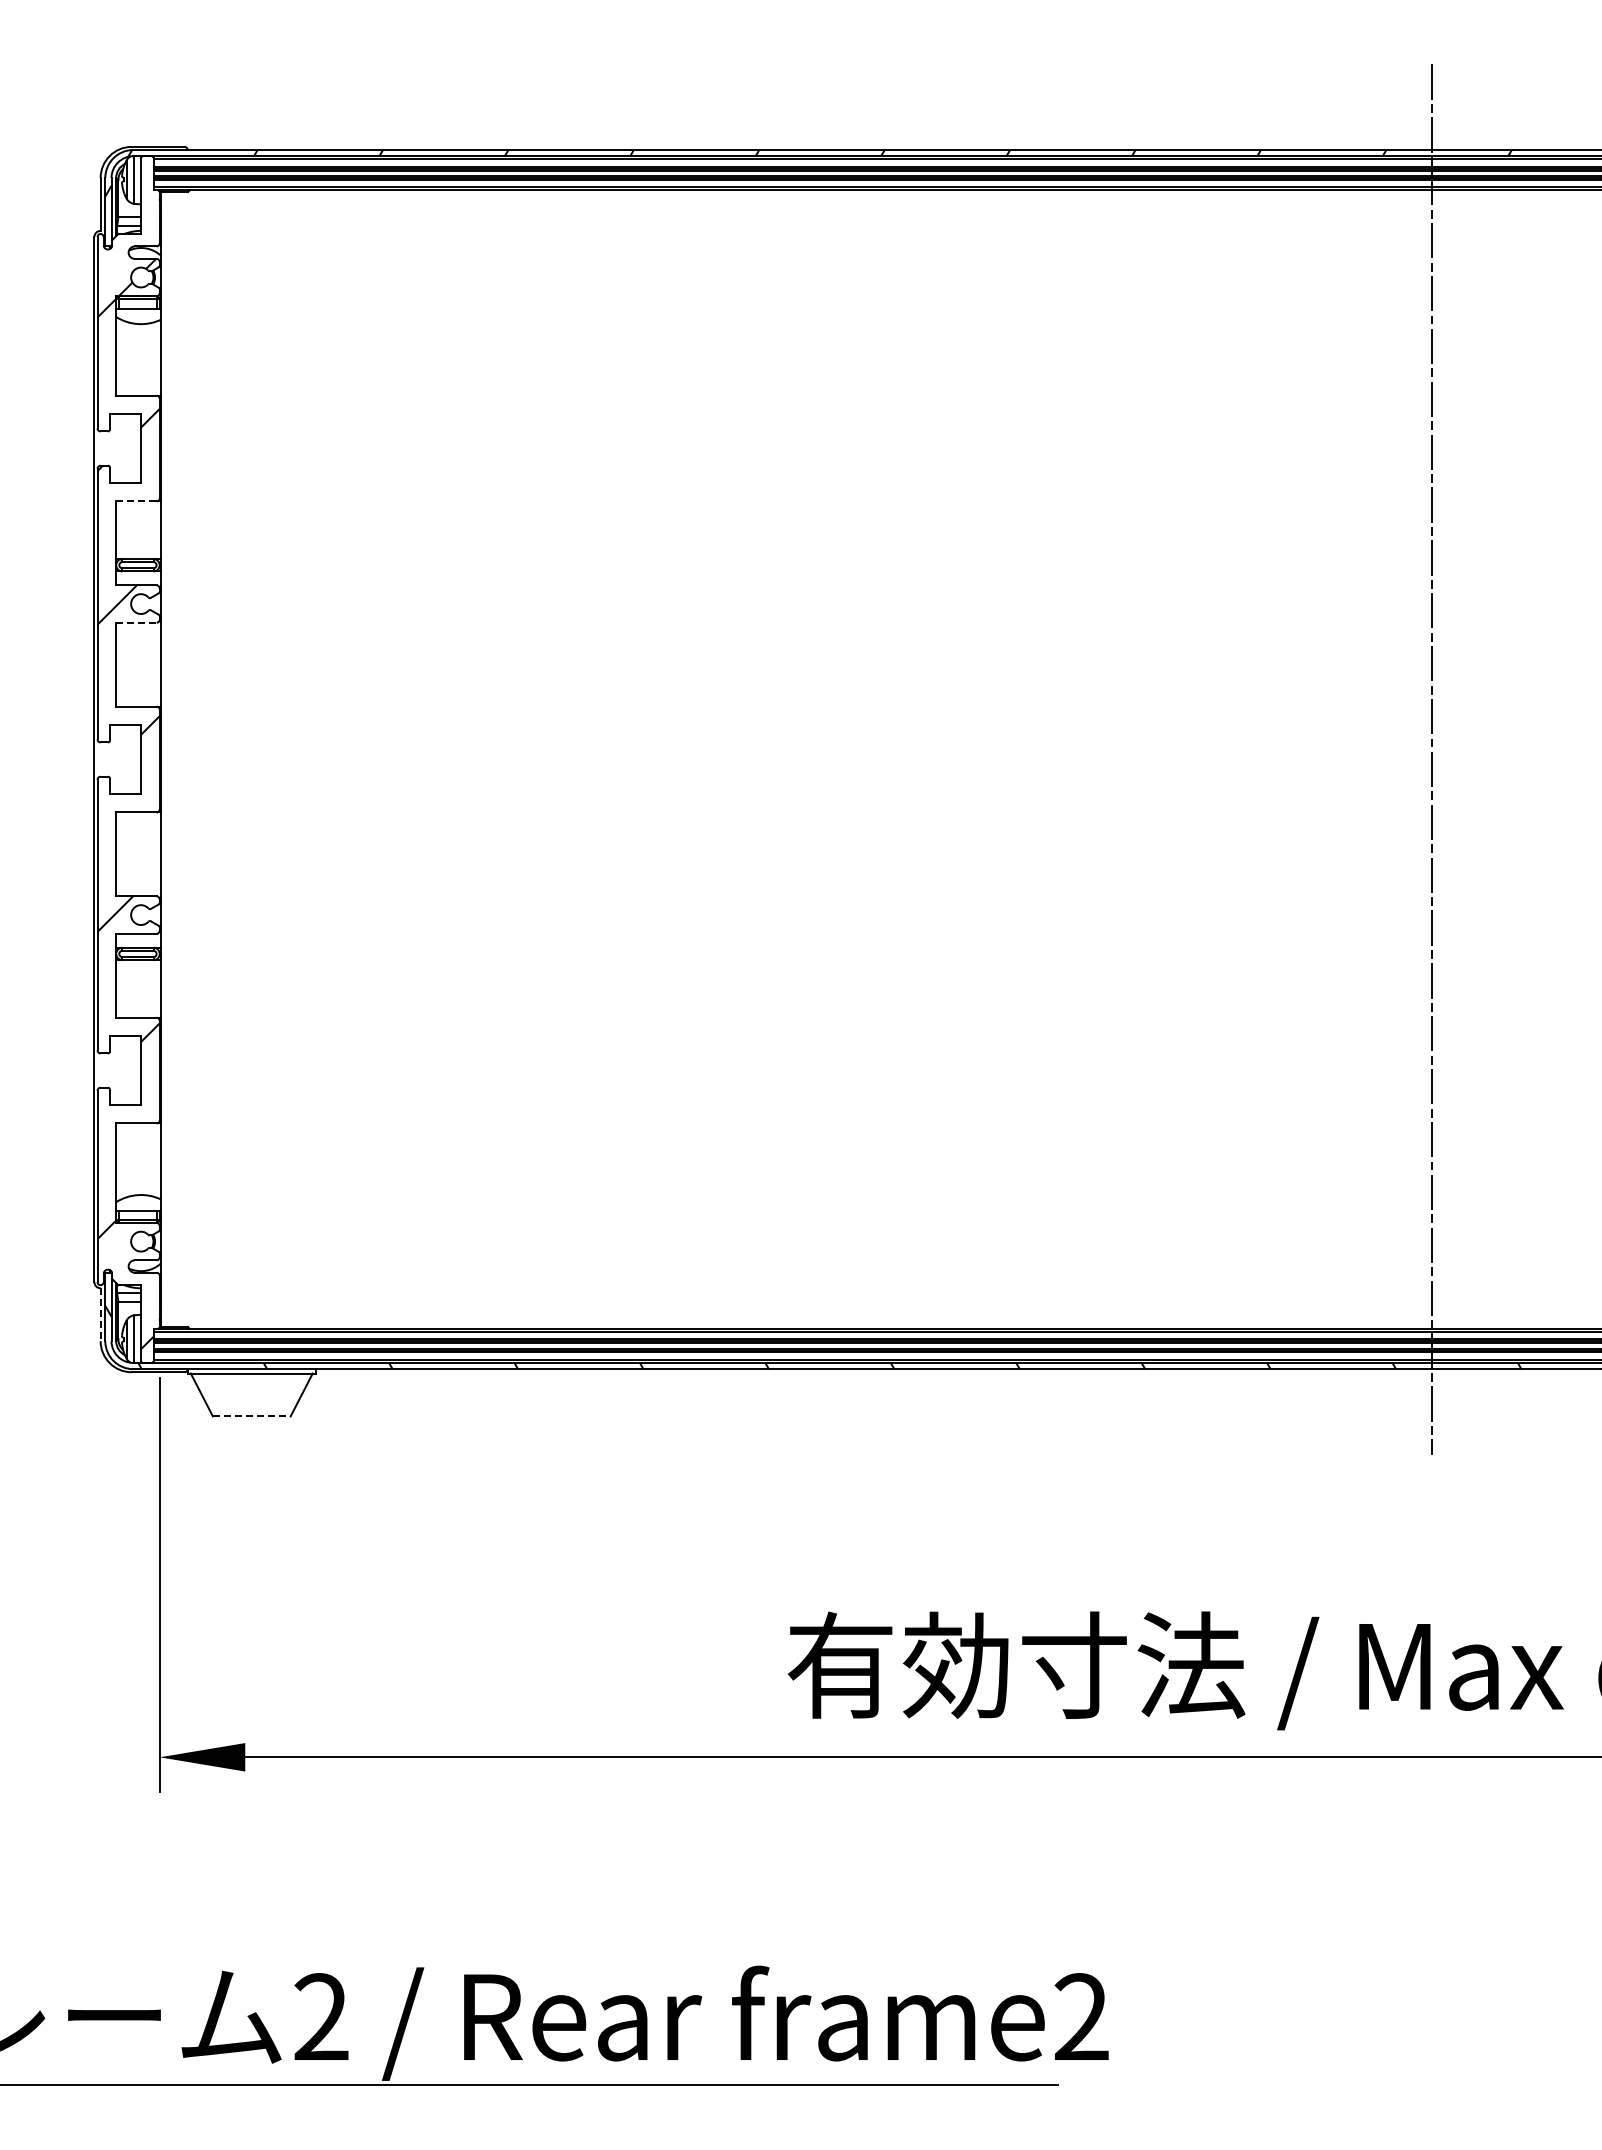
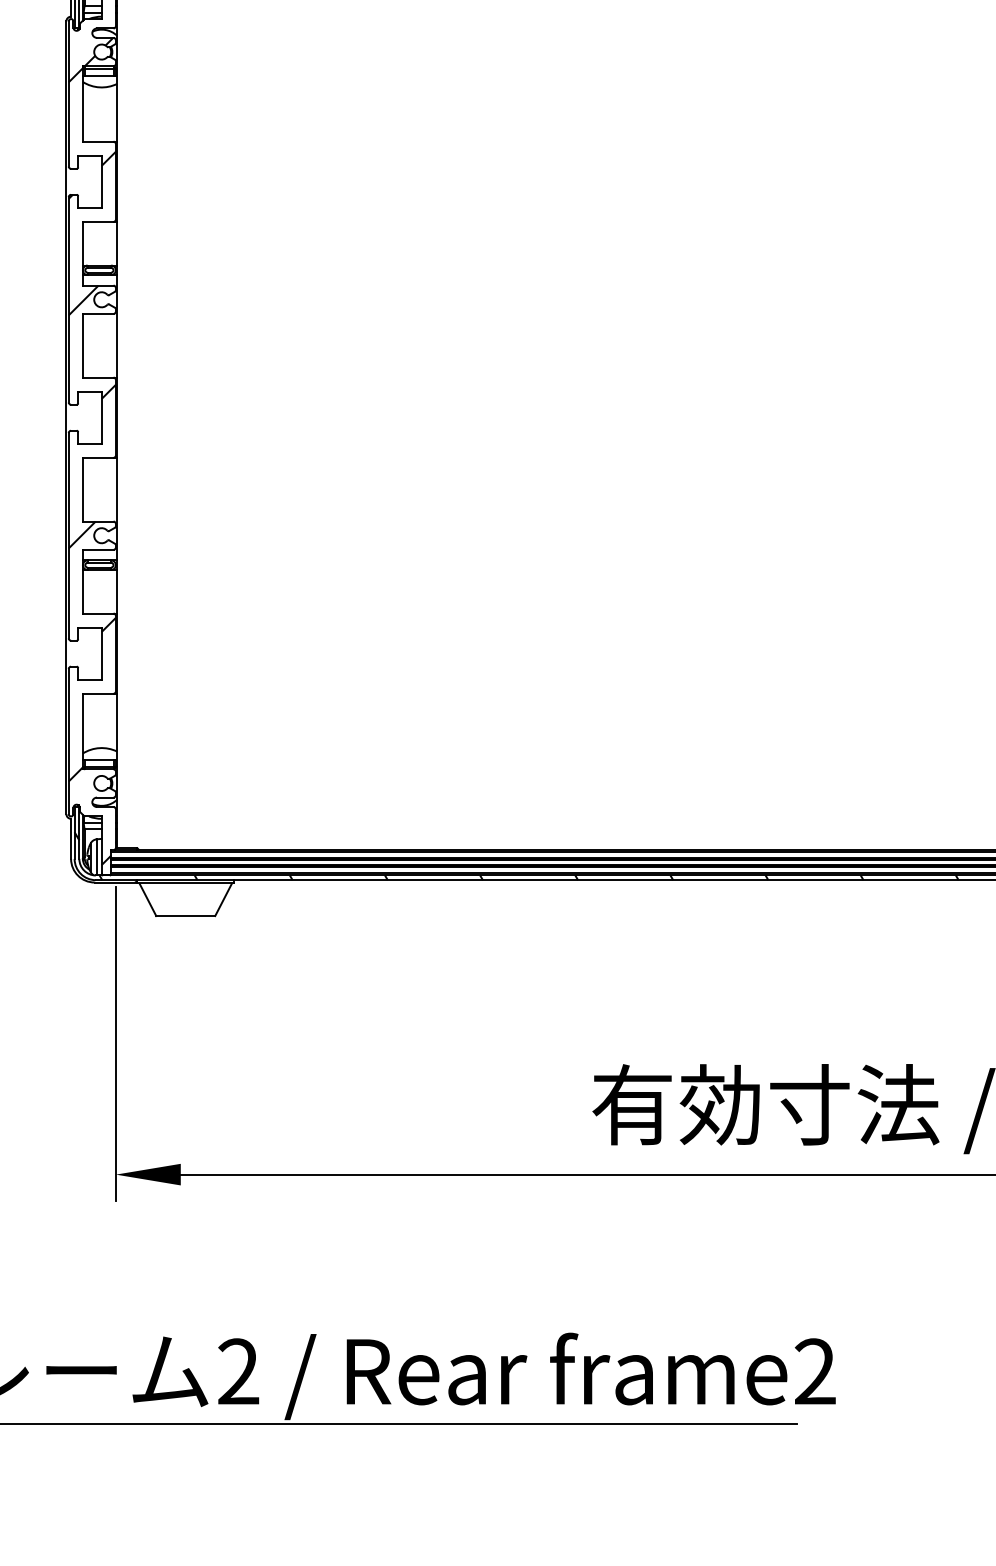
line: (136, 501) -> (98, 221), dashed -> solid
line: (136, 622) -> (98, 313), dashed -> solid
line: (100, 1315) -> (70, 839), dashed -> solid
line: (251, 1416) -> (185, 916), dashed -> solid

